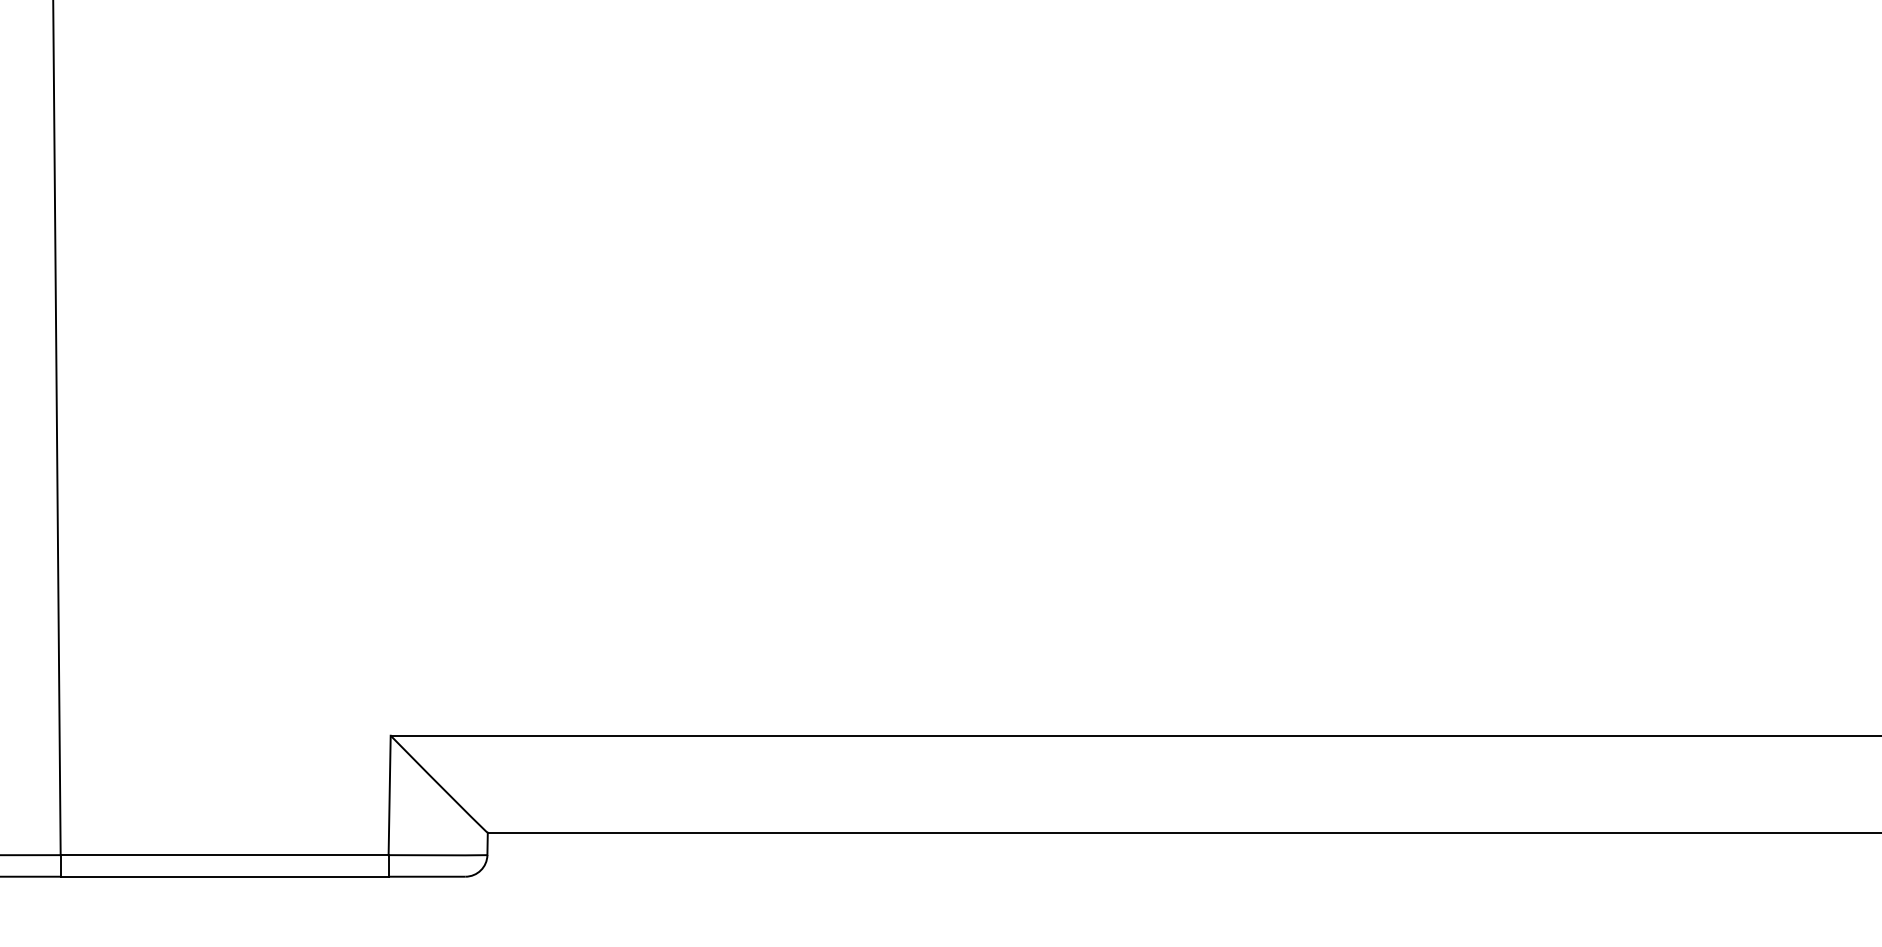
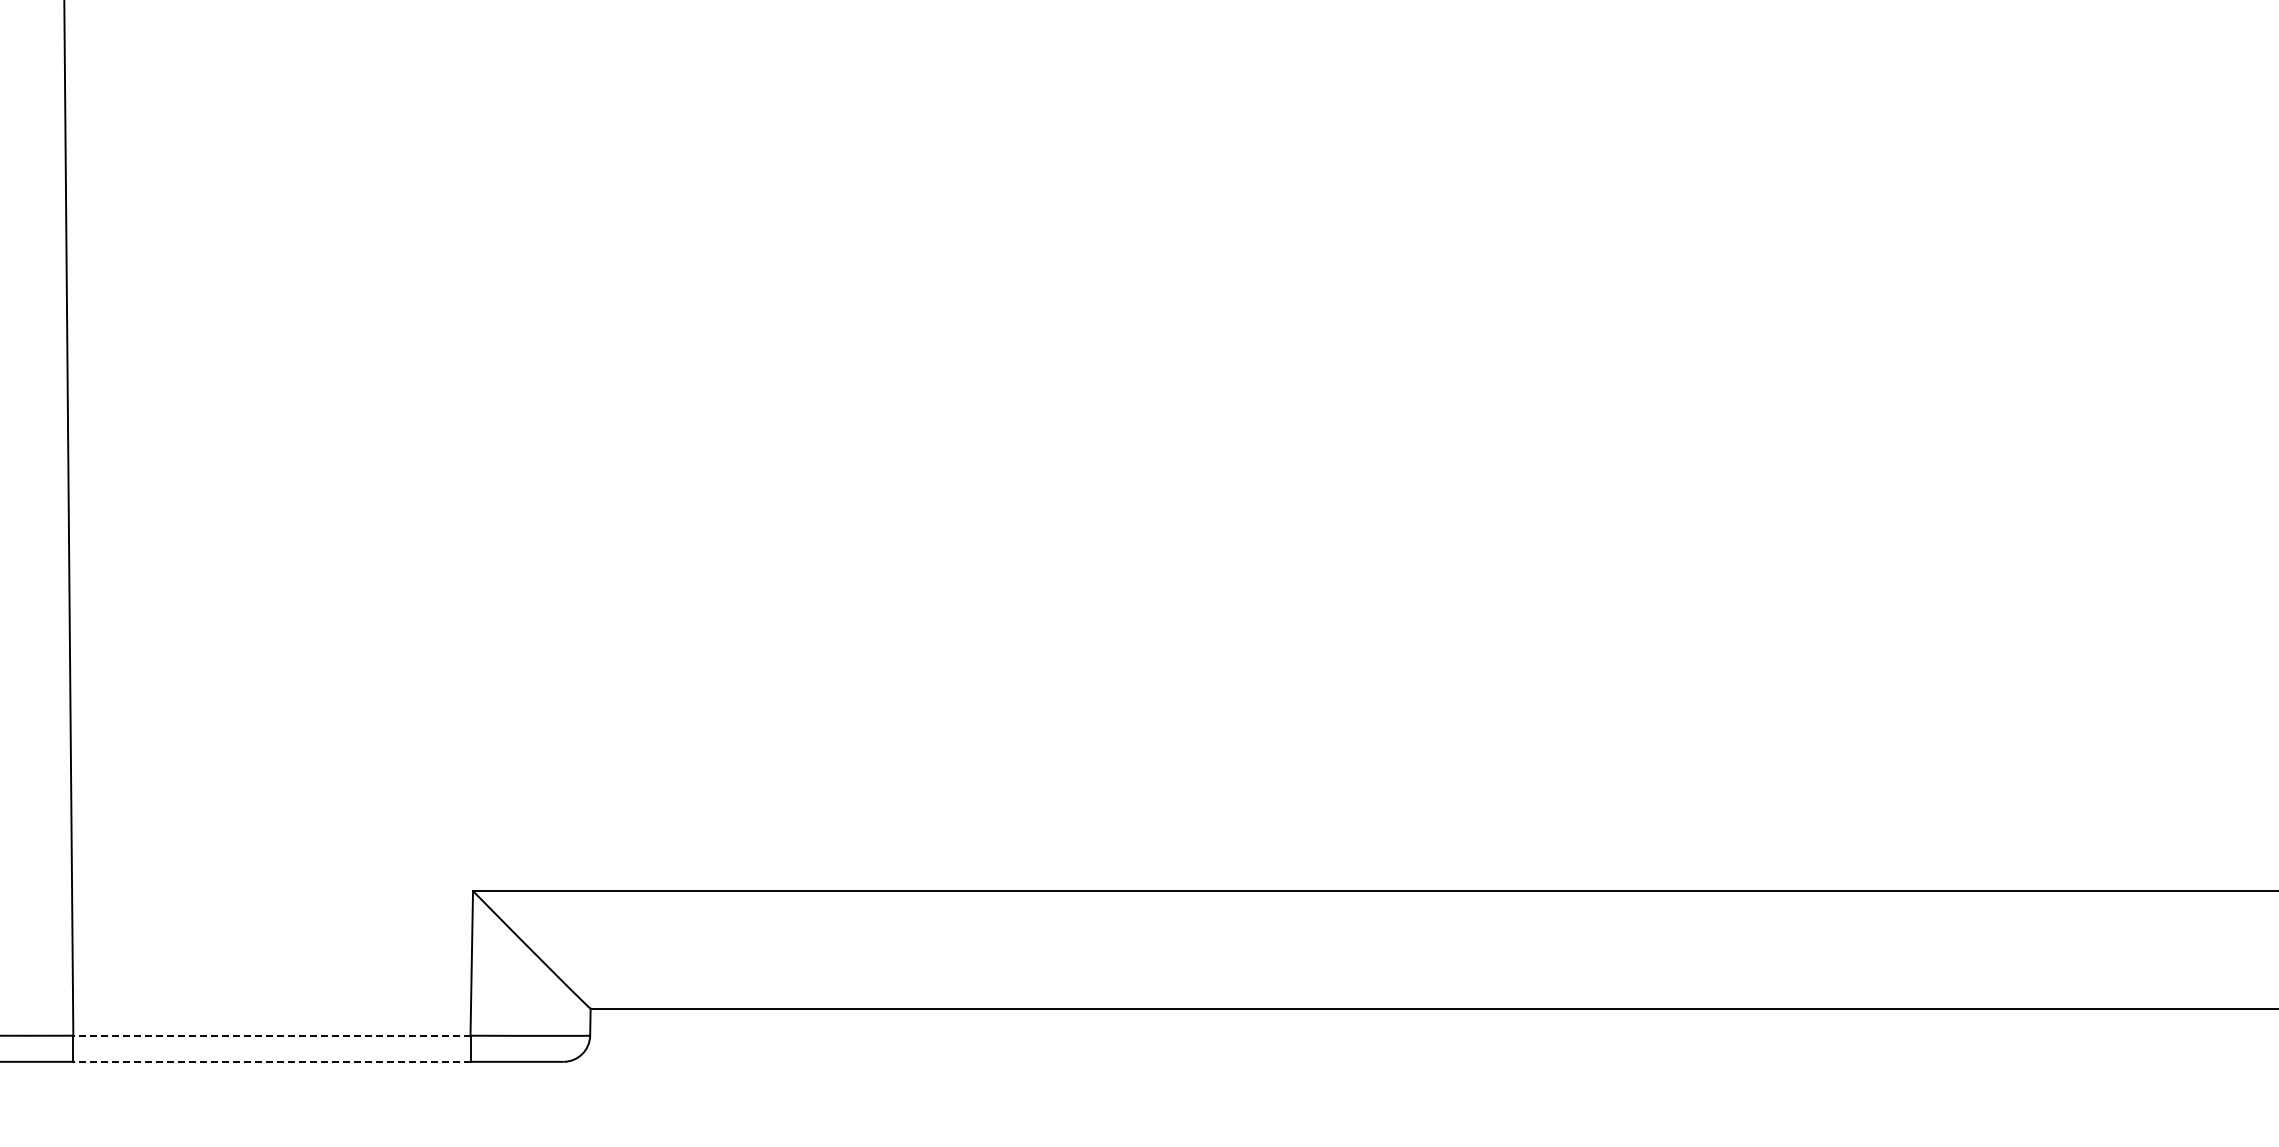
line: (224, 854) -> (271, 1035), solid -> dashed
line: (224, 876) -> (271, 1061), solid -> dashed

